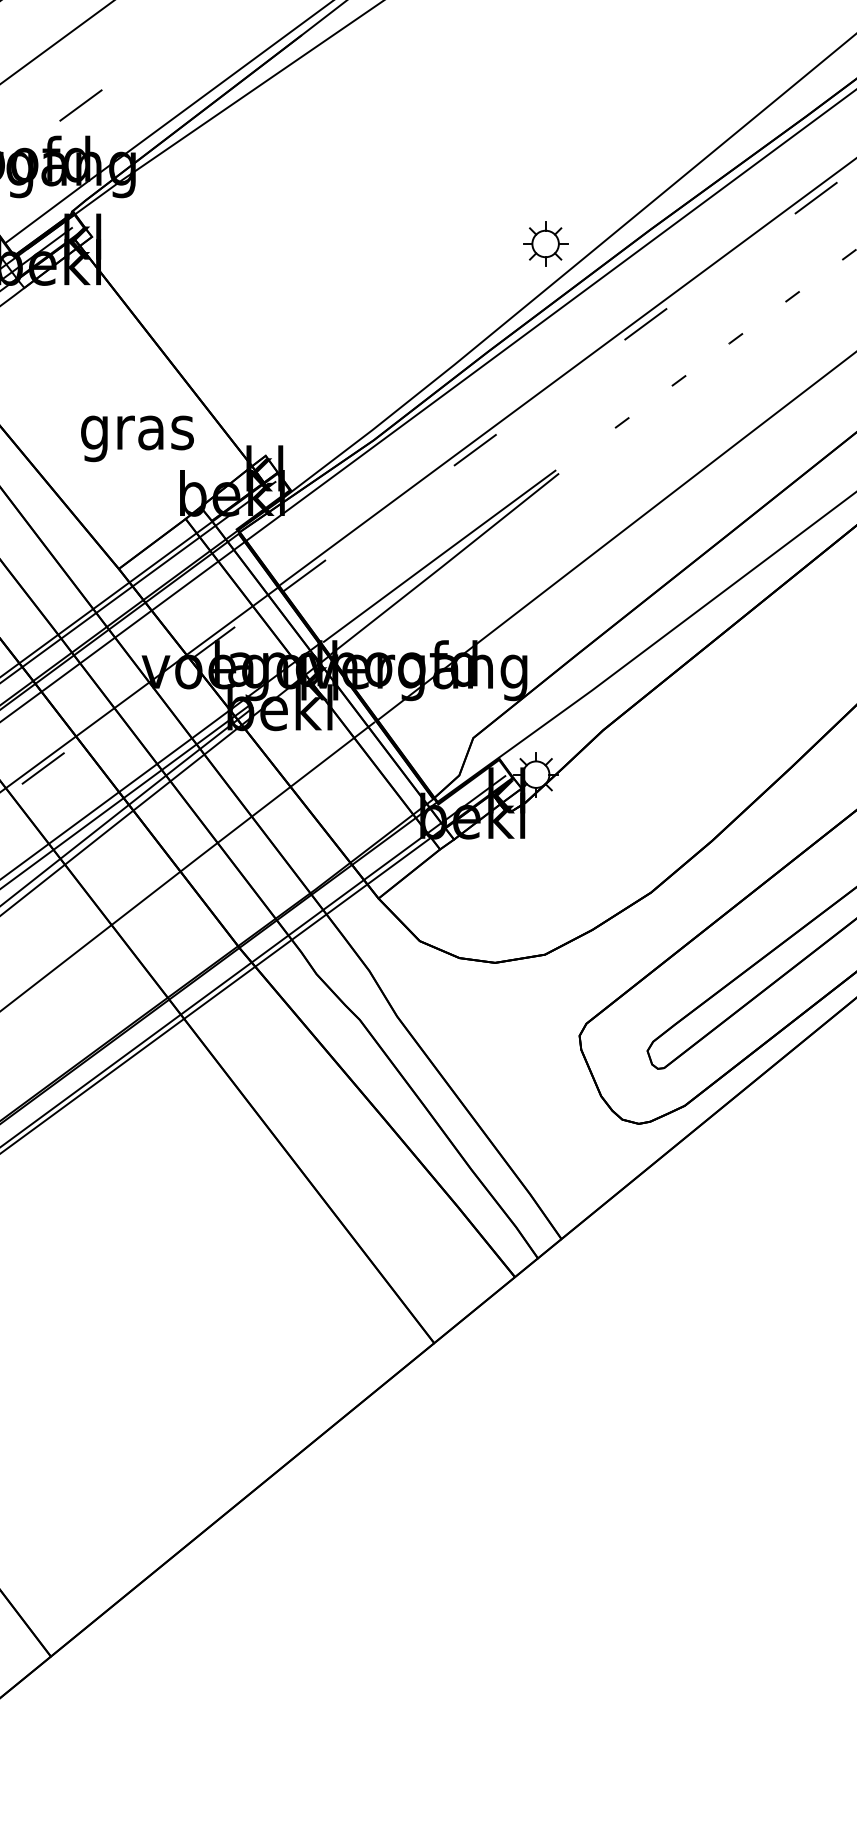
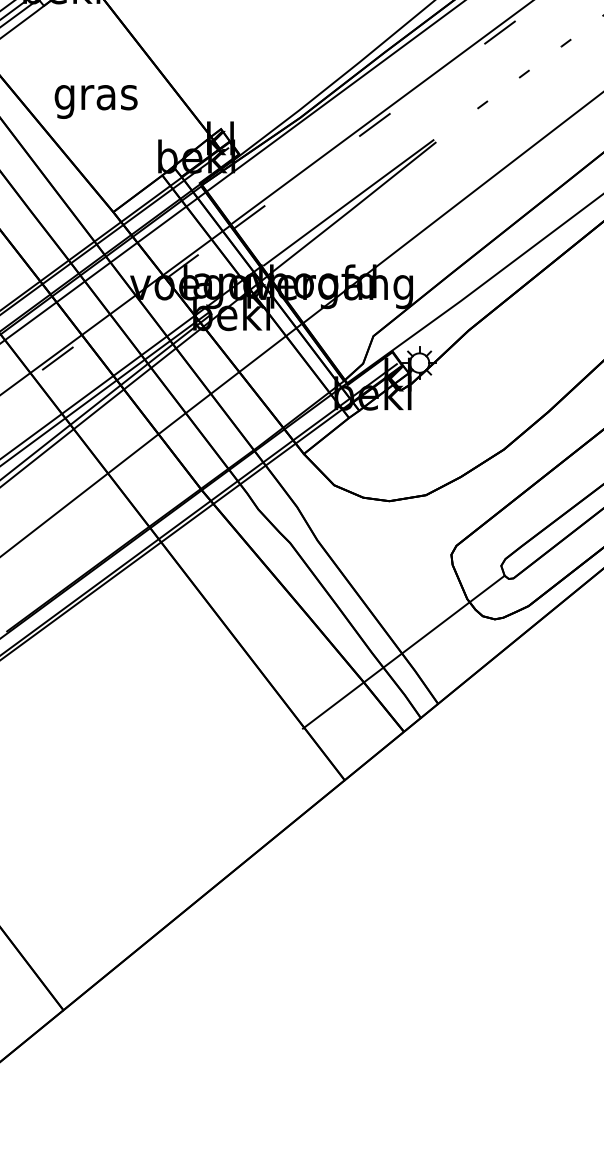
text: (137, 438) -> (96, 101), moved
line: (514, 1168) -> (403, 652), added

